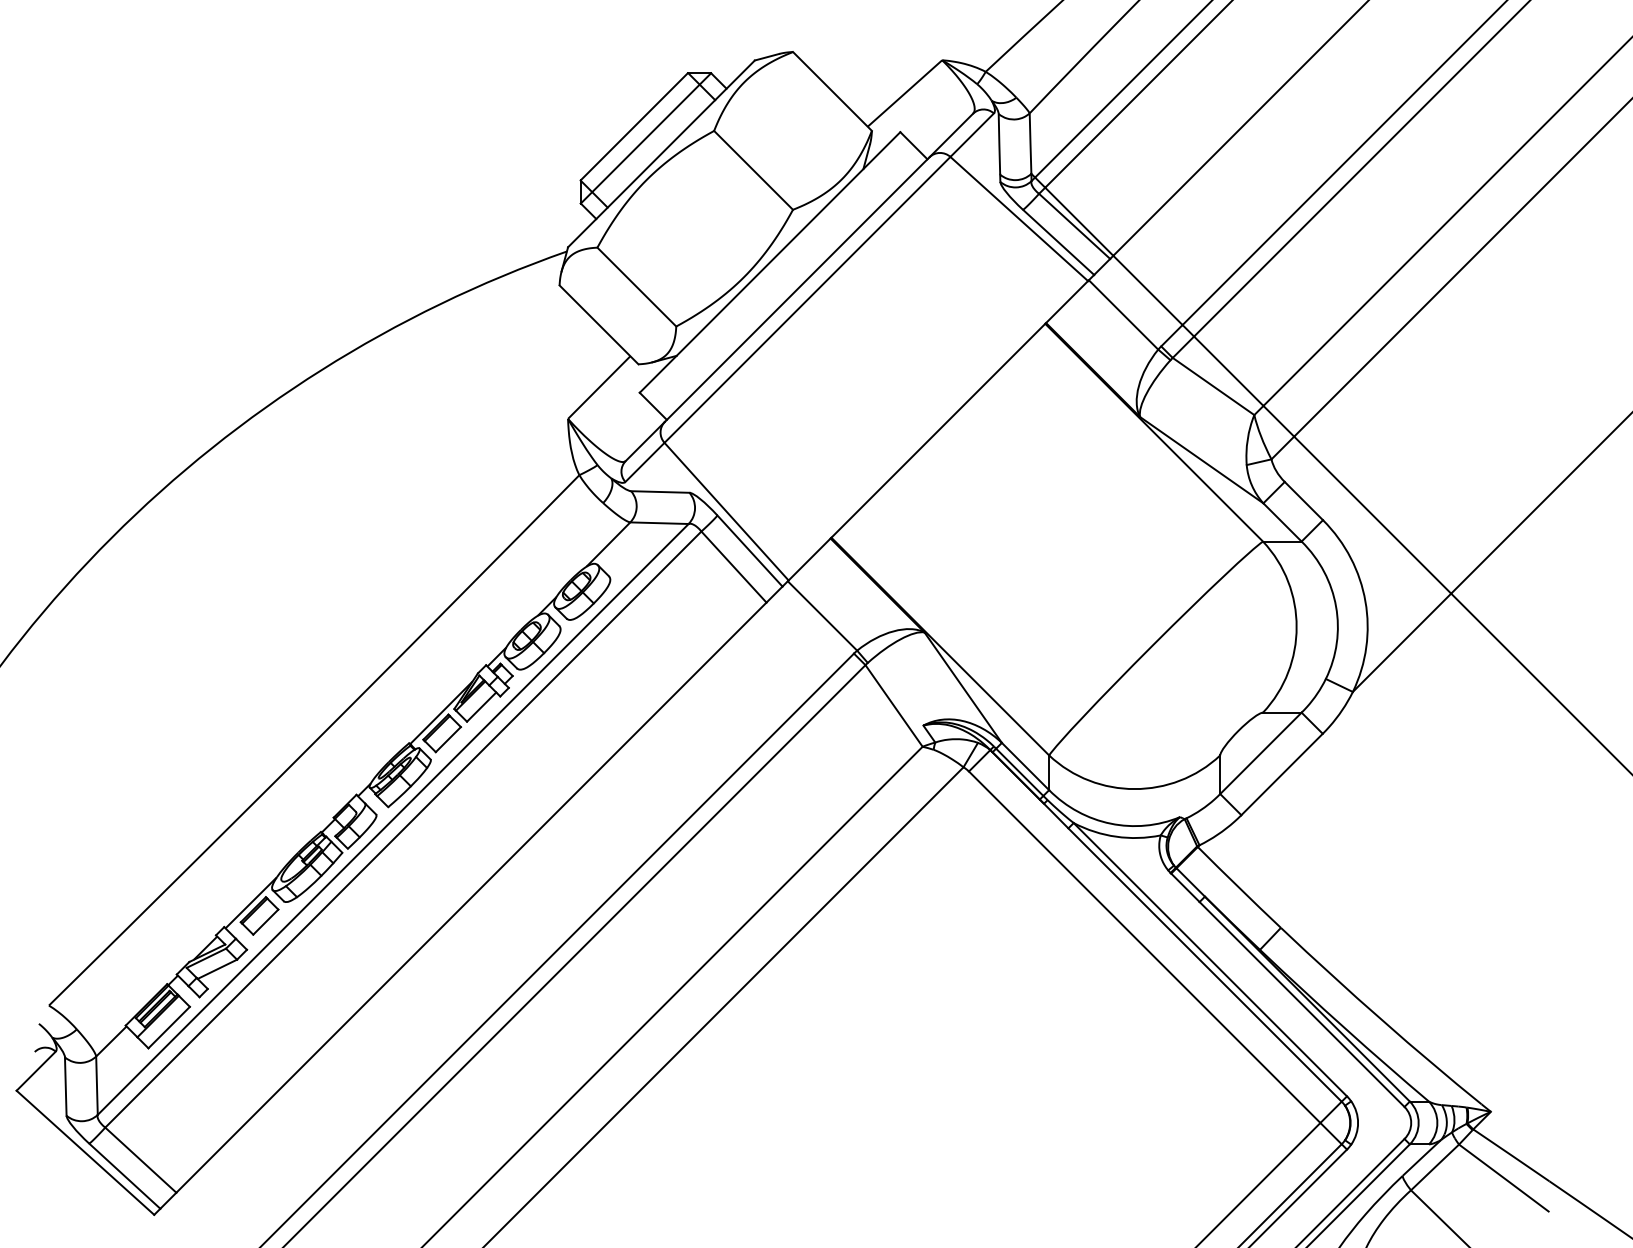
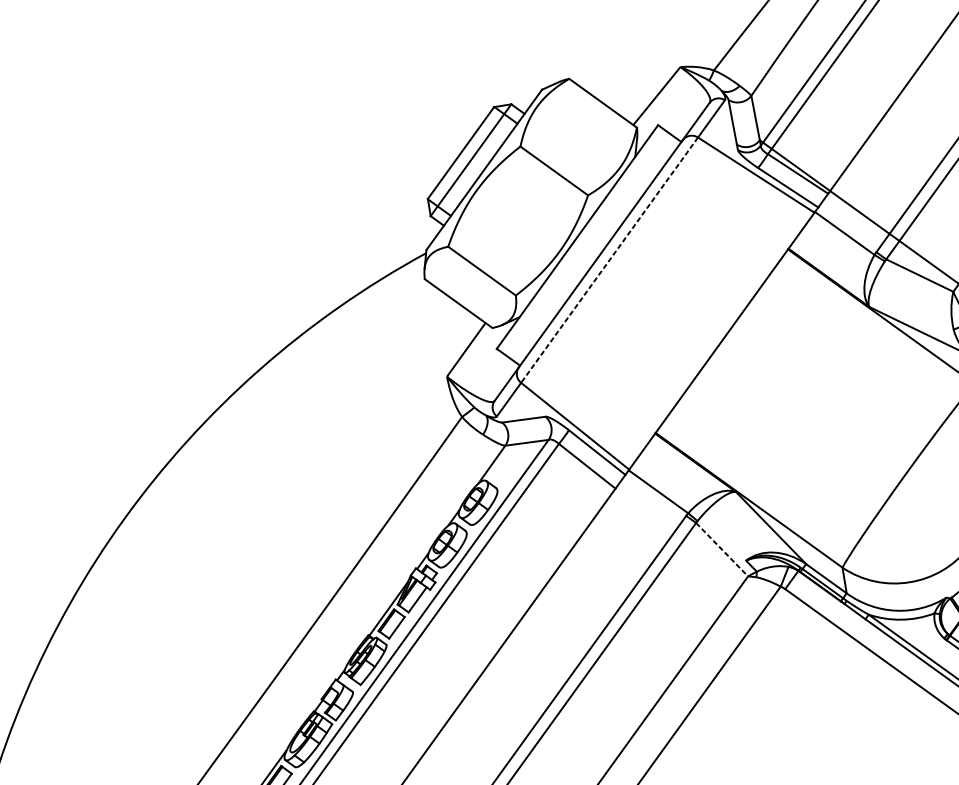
line: (807, 300) -> (609, 260), solid -> dashed
line: (894, 705) -> (722, 549), solid -> dashed

